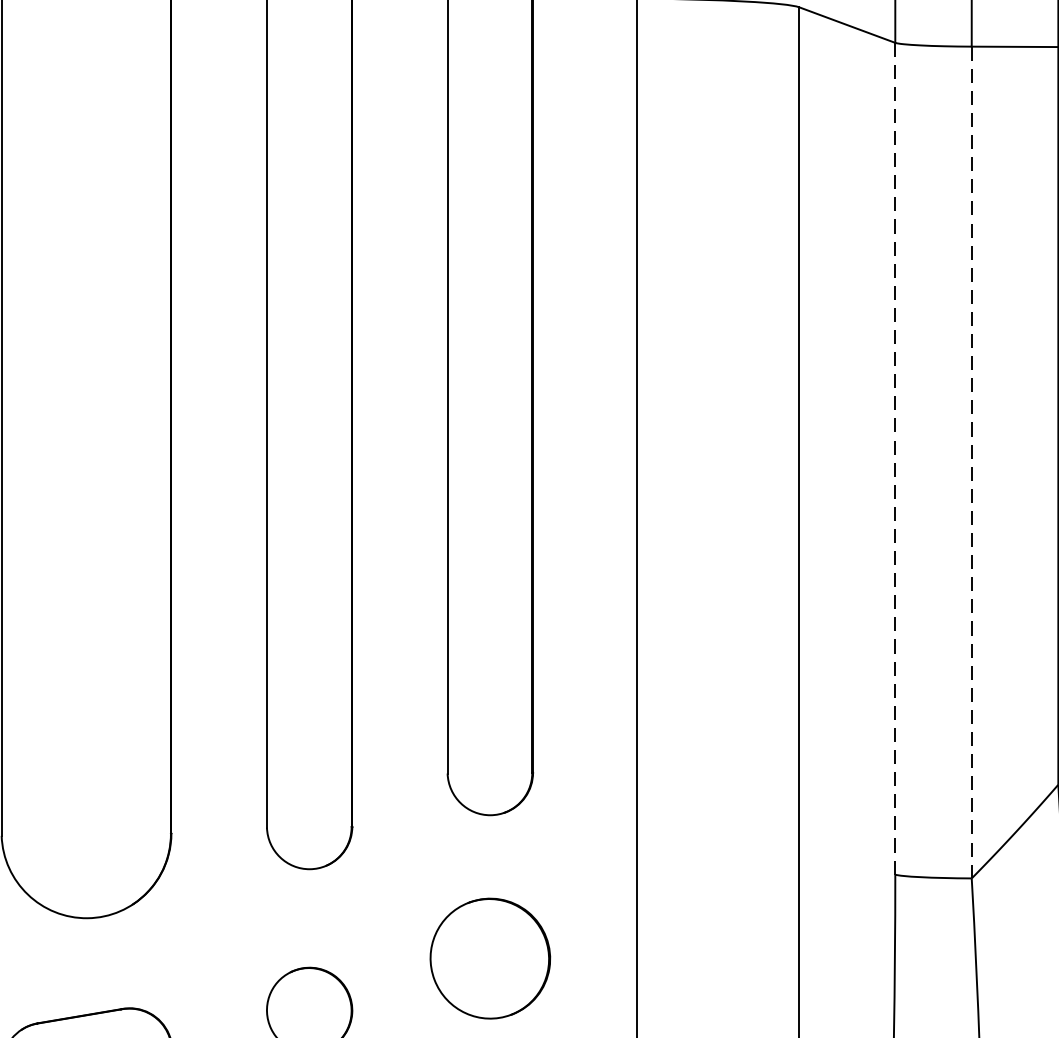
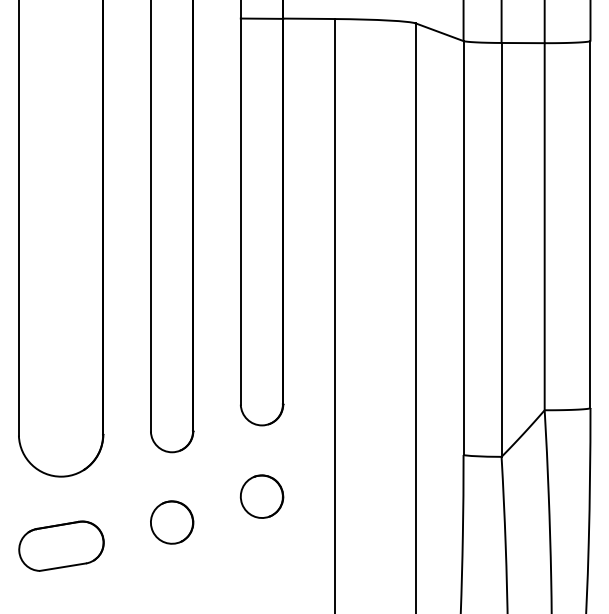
line: (895, 459) -> (463, 248), dashed -> solid
line: (971, 461) -> (501, 249), dashed -> solid
part: (489, 958) -> (261, 496), size x0.71

